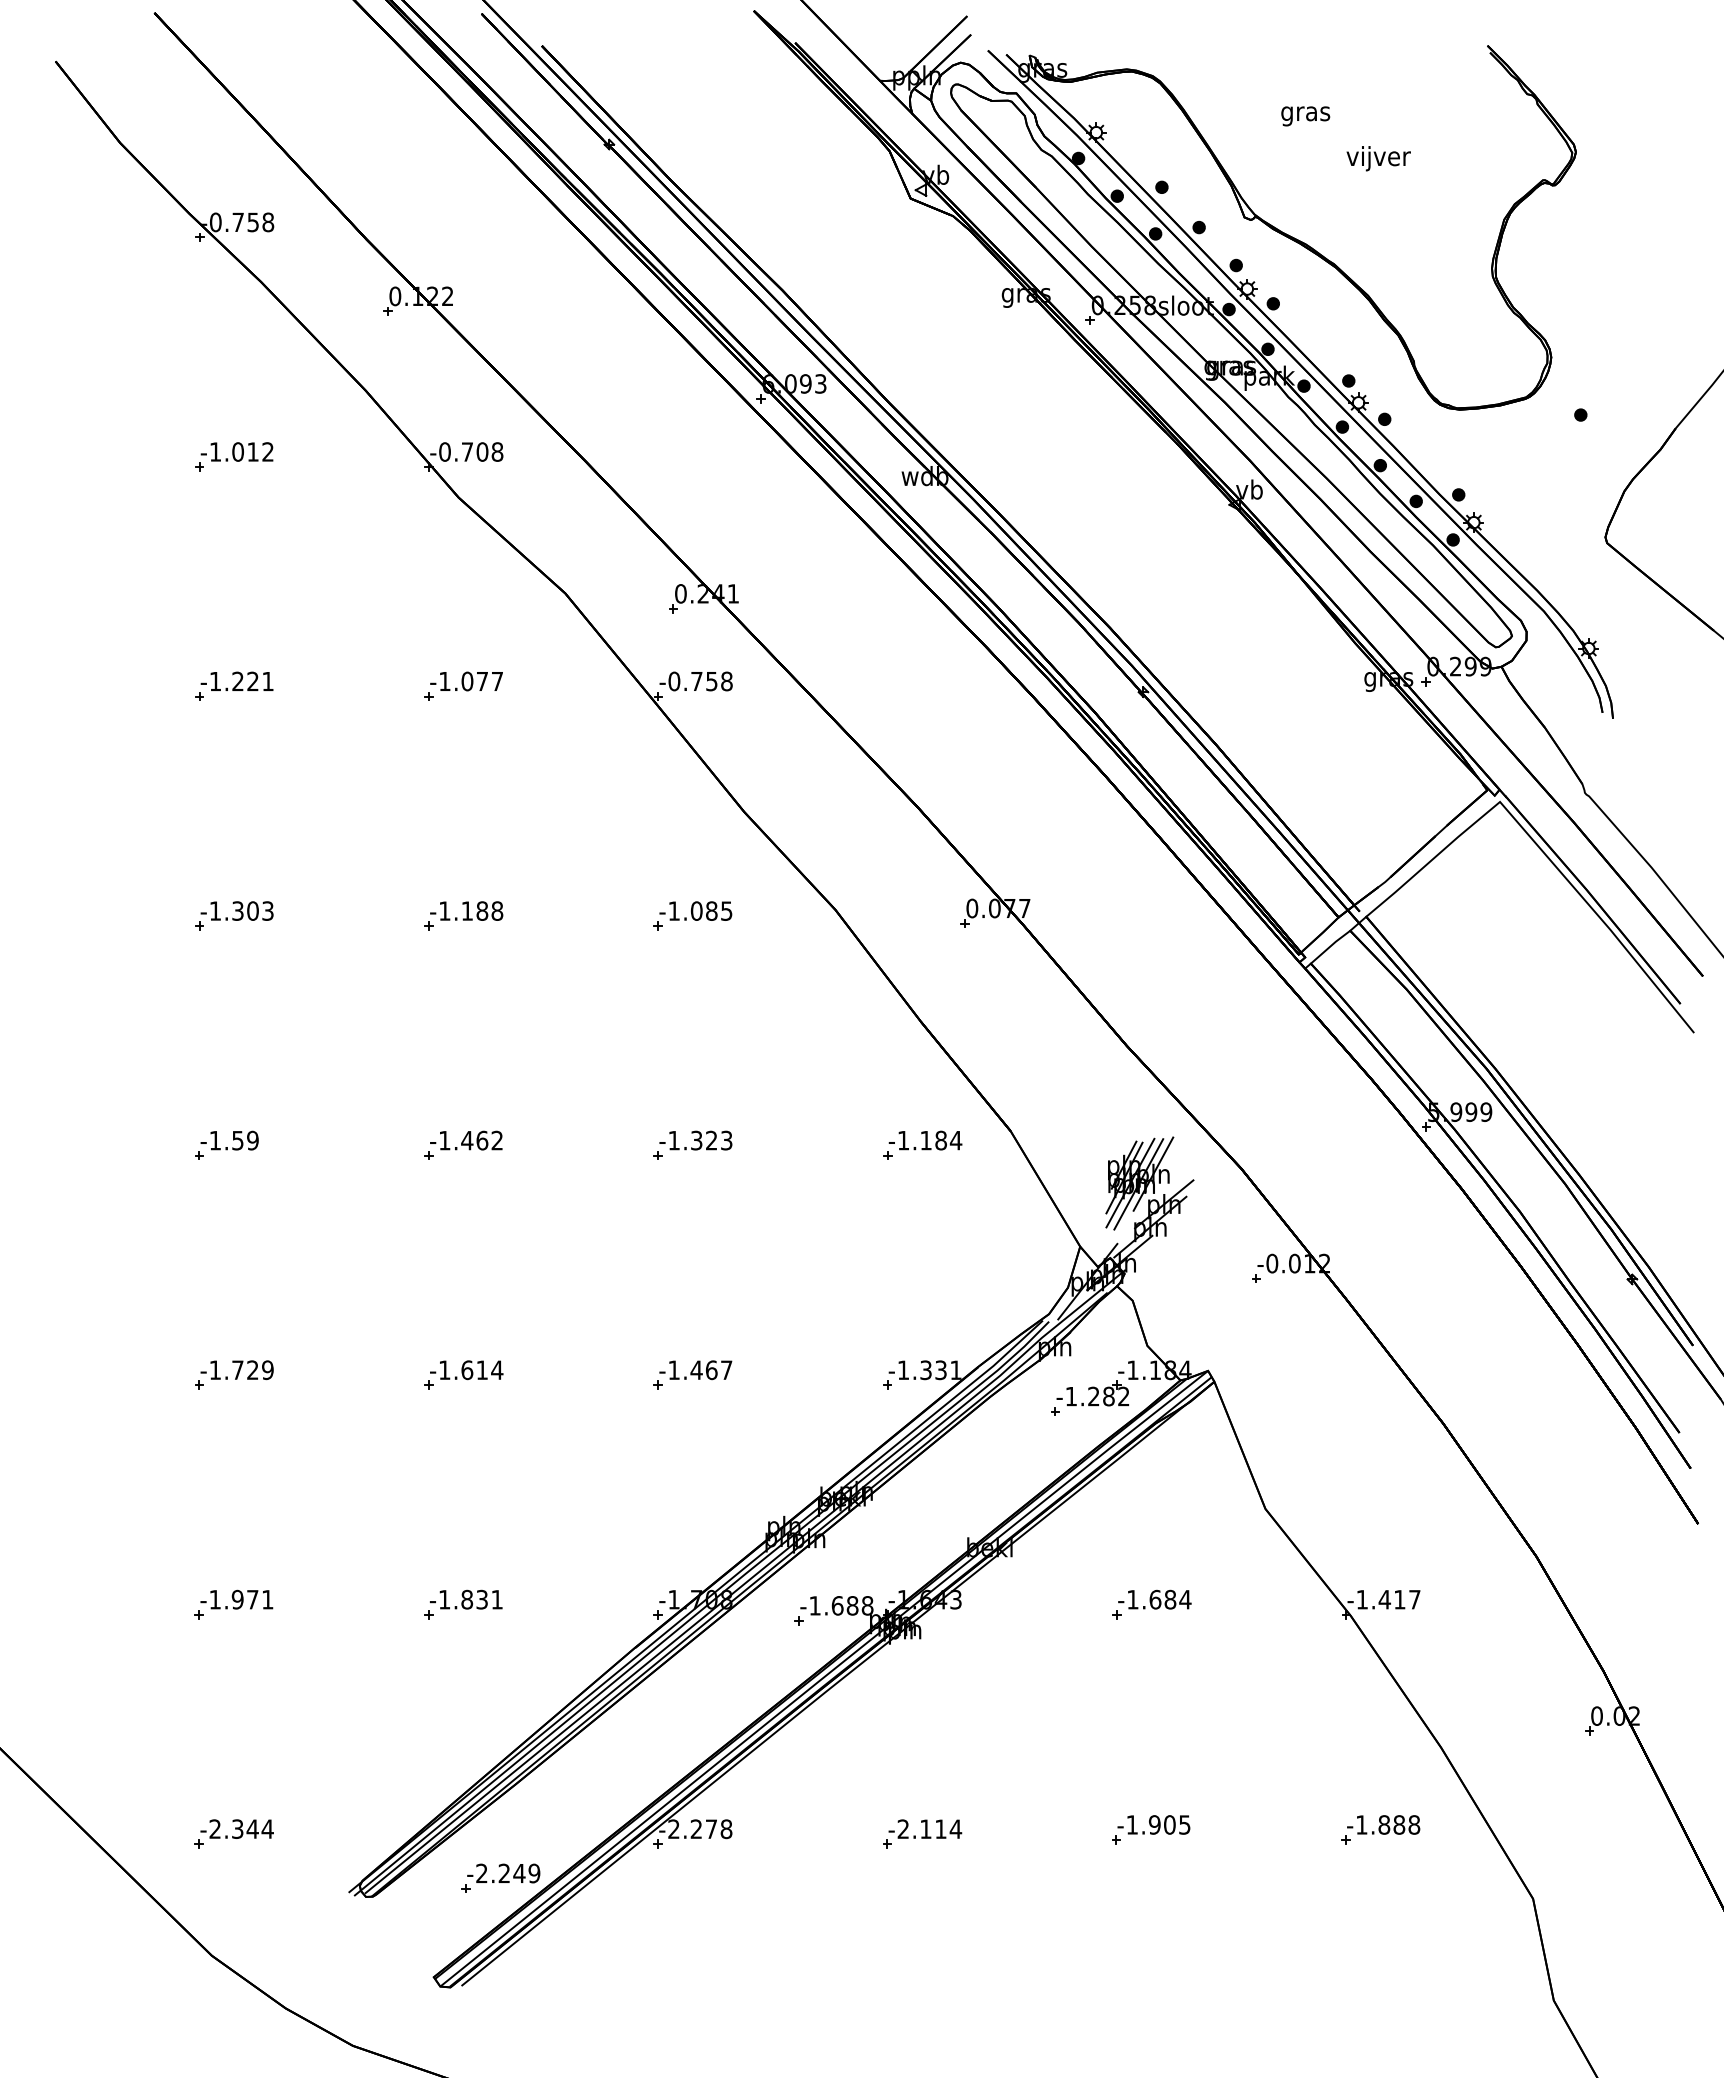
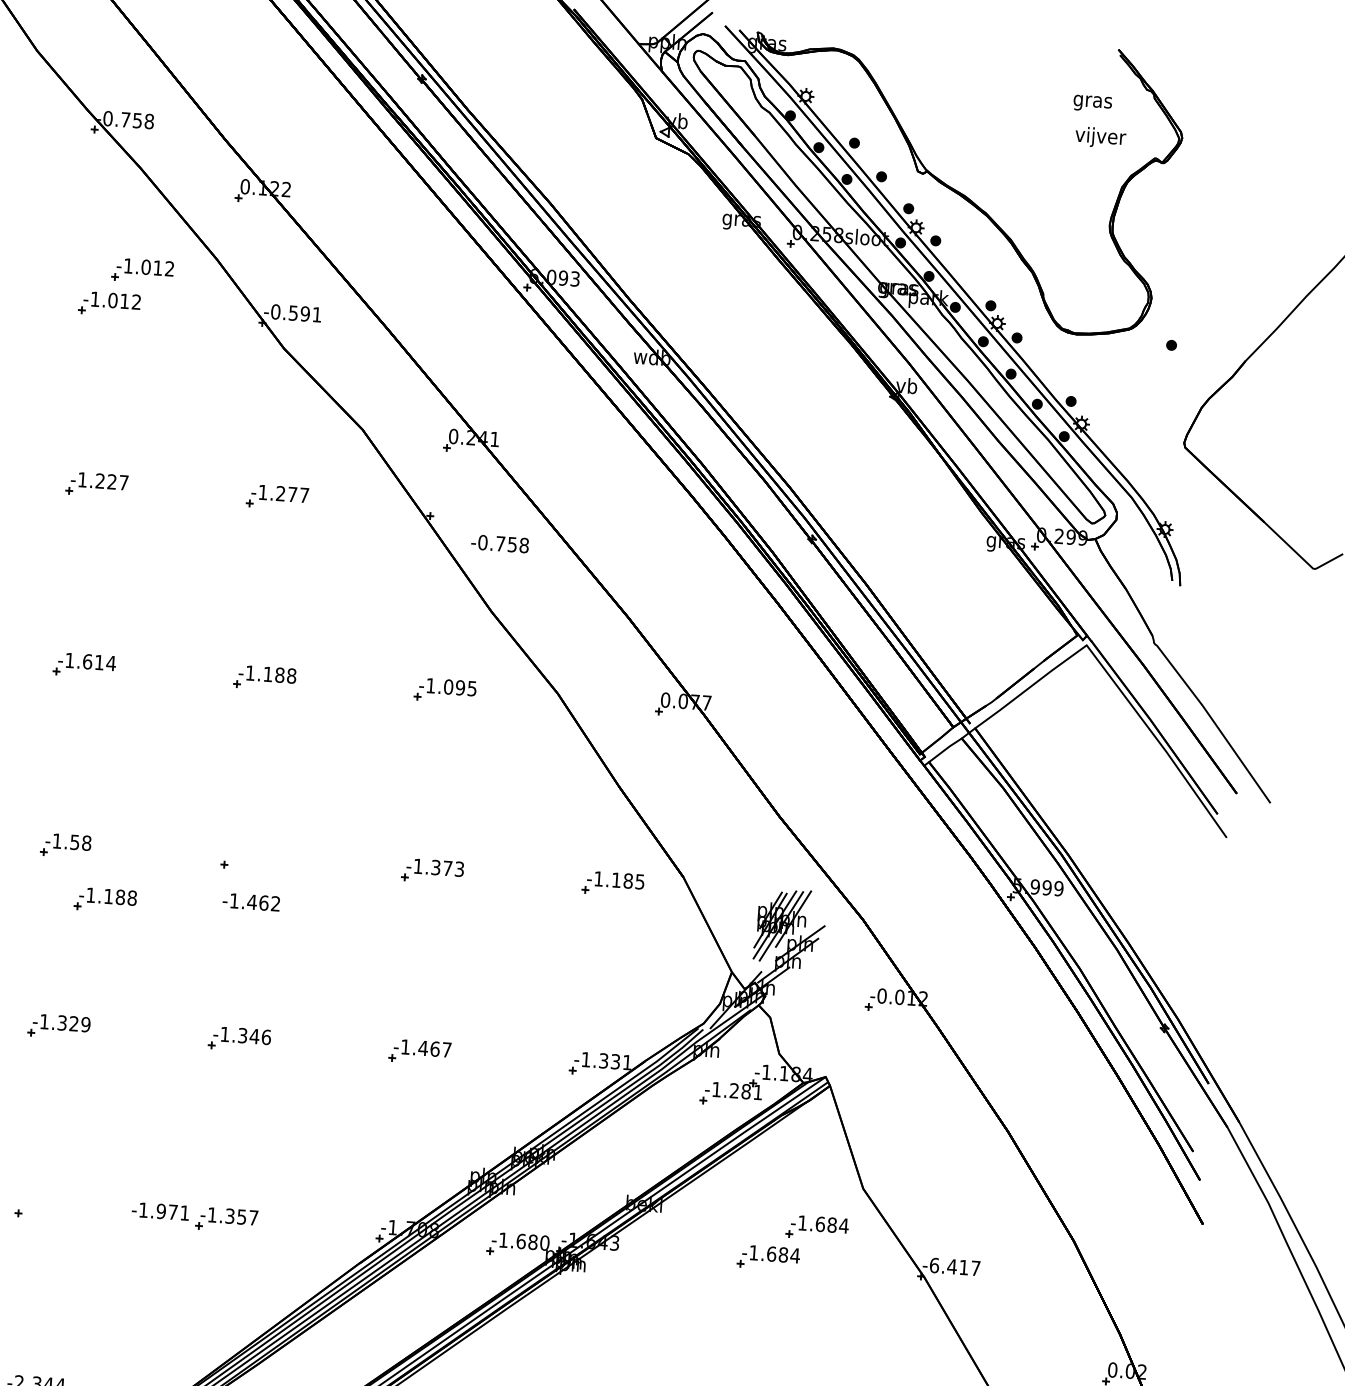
text: (1305, 116) -> (1092, 103), moved
text: (1378, 158) -> (1100, 137), moved
part: (273, 411) -> (143, 270), added
text: (482, 451) -> (305, 313), -0.708 -> -0.591
text: (267, 681) -> (123, 482), -1.221 -> -1.227
text: (467, 681) -> (280, 493), -1.077 -> -1.277
text: (695, 681) -> (499, 543), moved
text: (253, 910) -> (99, 662), -1.303 -> -1.614
text: (711, 910) -> (460, 687), -1.085 -> -1.095
text: (252, 1140) -> (86, 843), -1.59 -> -1.58
text: (466, 1140) -> (251, 902), moved
text: (711, 1140) -> (447, 868), -1.323 -> -1.373
text: (955, 1140) -> (639, 881), -1.184 -> -1.185
part: (281, 1210) -> (105, 899), added
text: (237, 1370) -> (61, 1023), -1.729 -> -1.329
text: (482, 1370) -> (254, 1036), -1.614 -> -1.346
text: (1123, 1396) -> (757, 1092), -1.282 -> -1.281
part: (1210, 1562) -> (817, 1227), added
text: (236, 1599) -> (160, 1211), moved
text: (481, 1599) -> (241, 1216), -1.831 -> -1.357
text: (1362, 1599) -> (934, 1265), -1.417 -> -6.417
text: (867, 1605) -> (544, 1242), -1.688 -> -1.680

